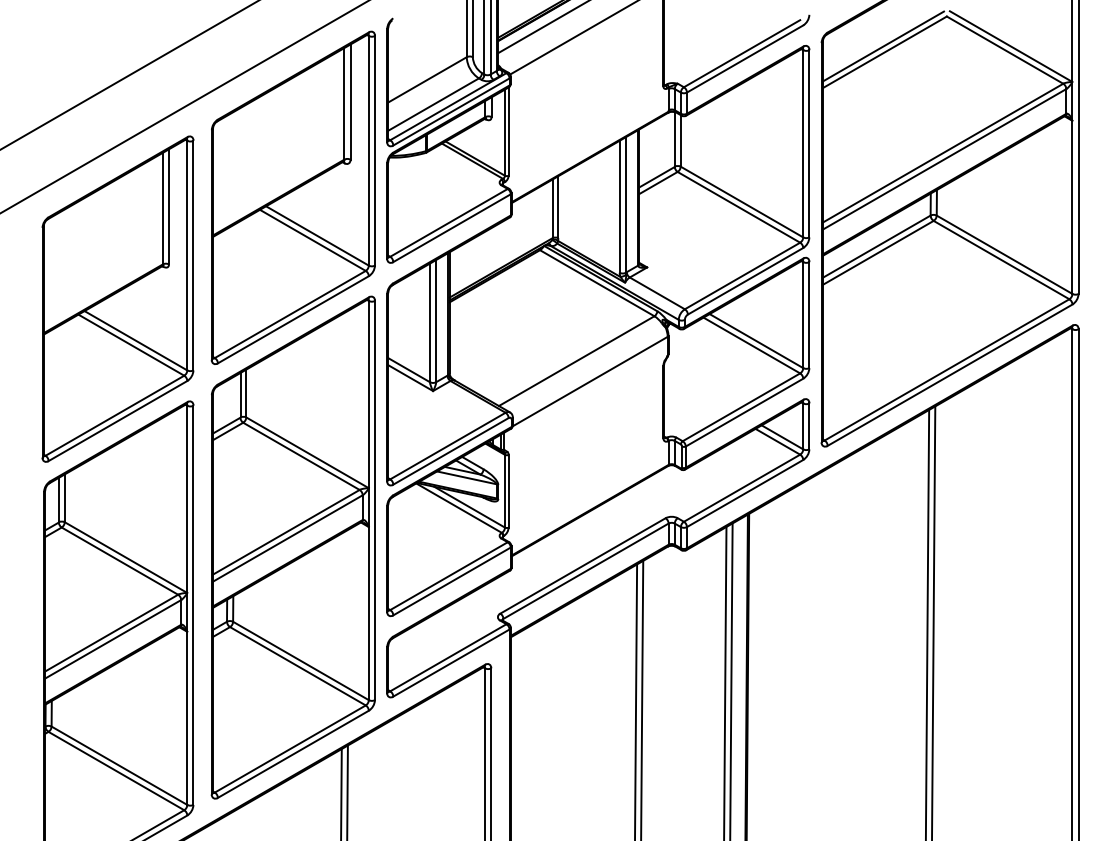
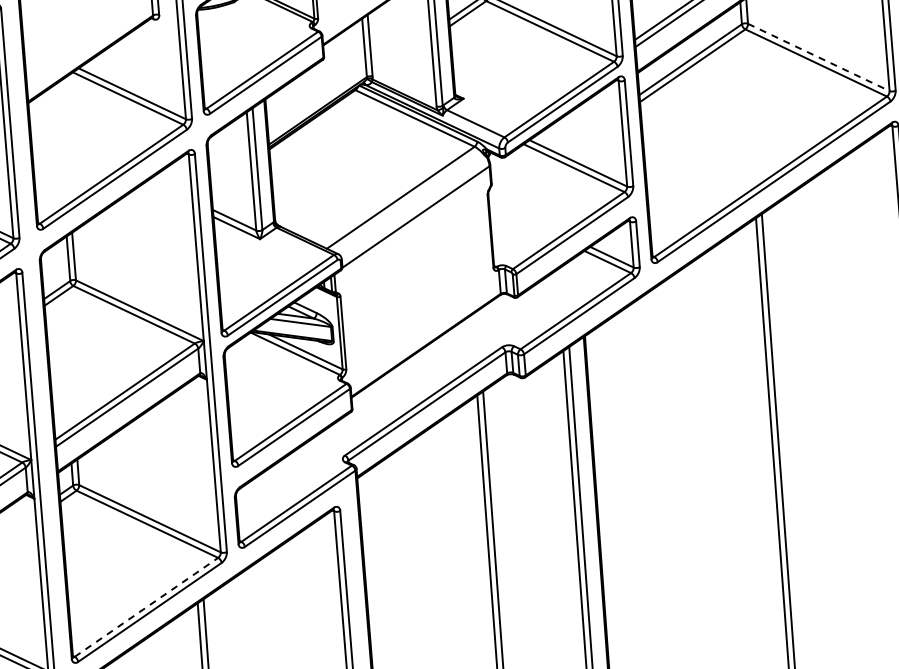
line: (1005, 255) -> (819, 58), solid -> dashed
line: (290, 748) -> (146, 606), solid -> dashed

